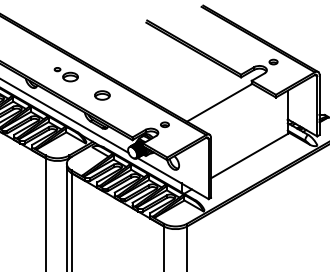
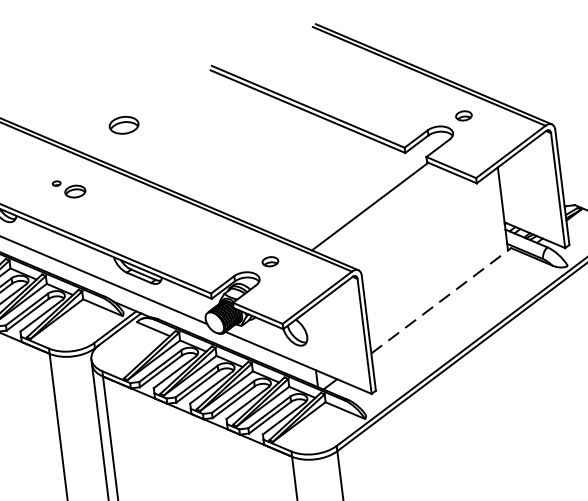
part: (65, 74) -> (67, 188), size x0.7
part: (102, 95) -> (124, 125), moved
line: (250, 155) -> (441, 300), solid -> dashed

